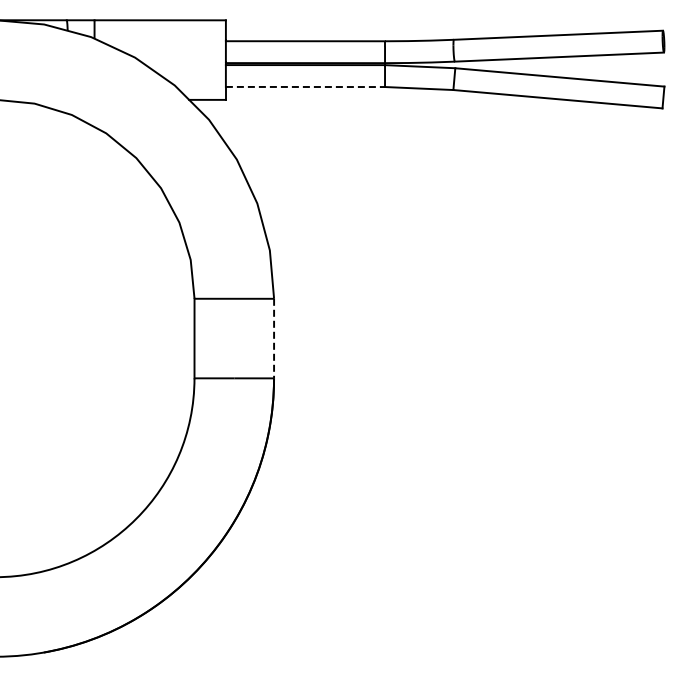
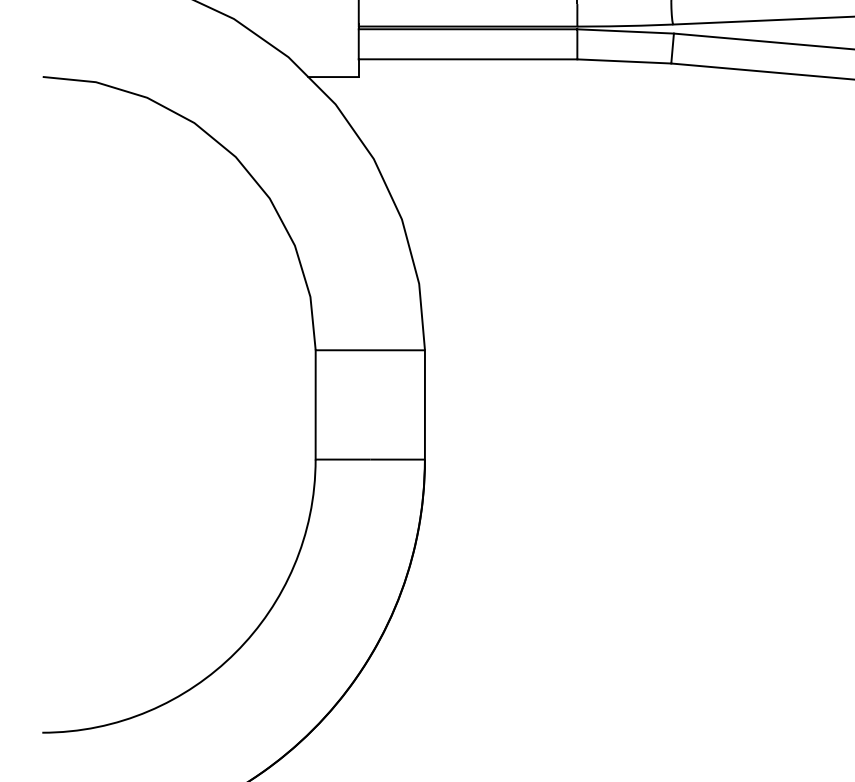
line: (305, 87) -> (468, 60), dashed -> solid
line: (274, 338) -> (425, 404), dashed -> solid

